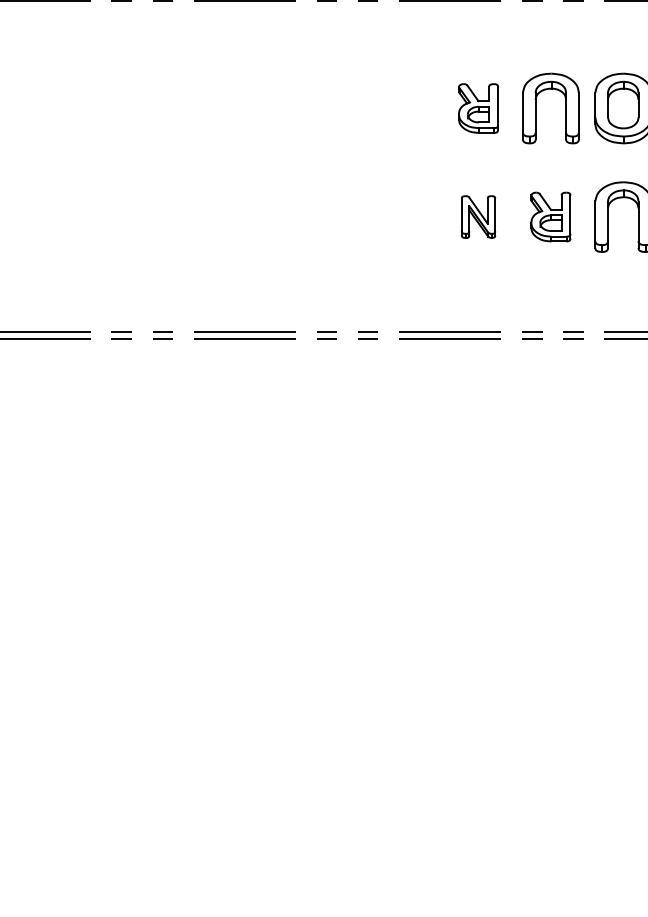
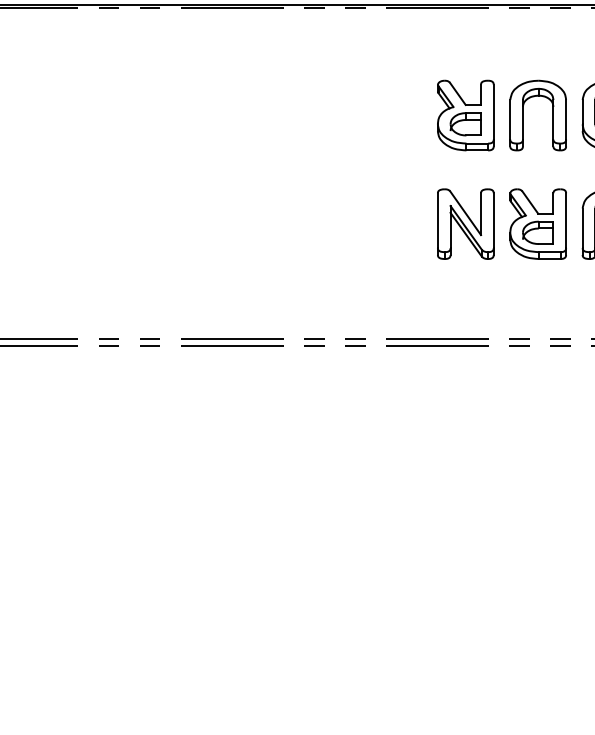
part: (478, 108) -> (465, 115), size x1.43
part: (478, 216) -> (465, 223), size x1.67
part: (550, 216) -> (537, 223), size x1.43

